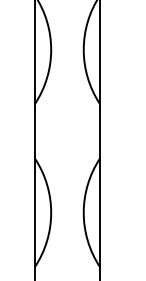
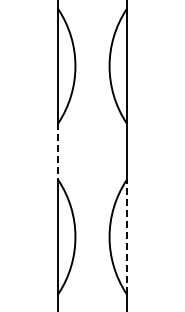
line: (35, 132) -> (58, 152), solid -> dashed
line: (99, 213) -> (126, 237), solid -> dashed

